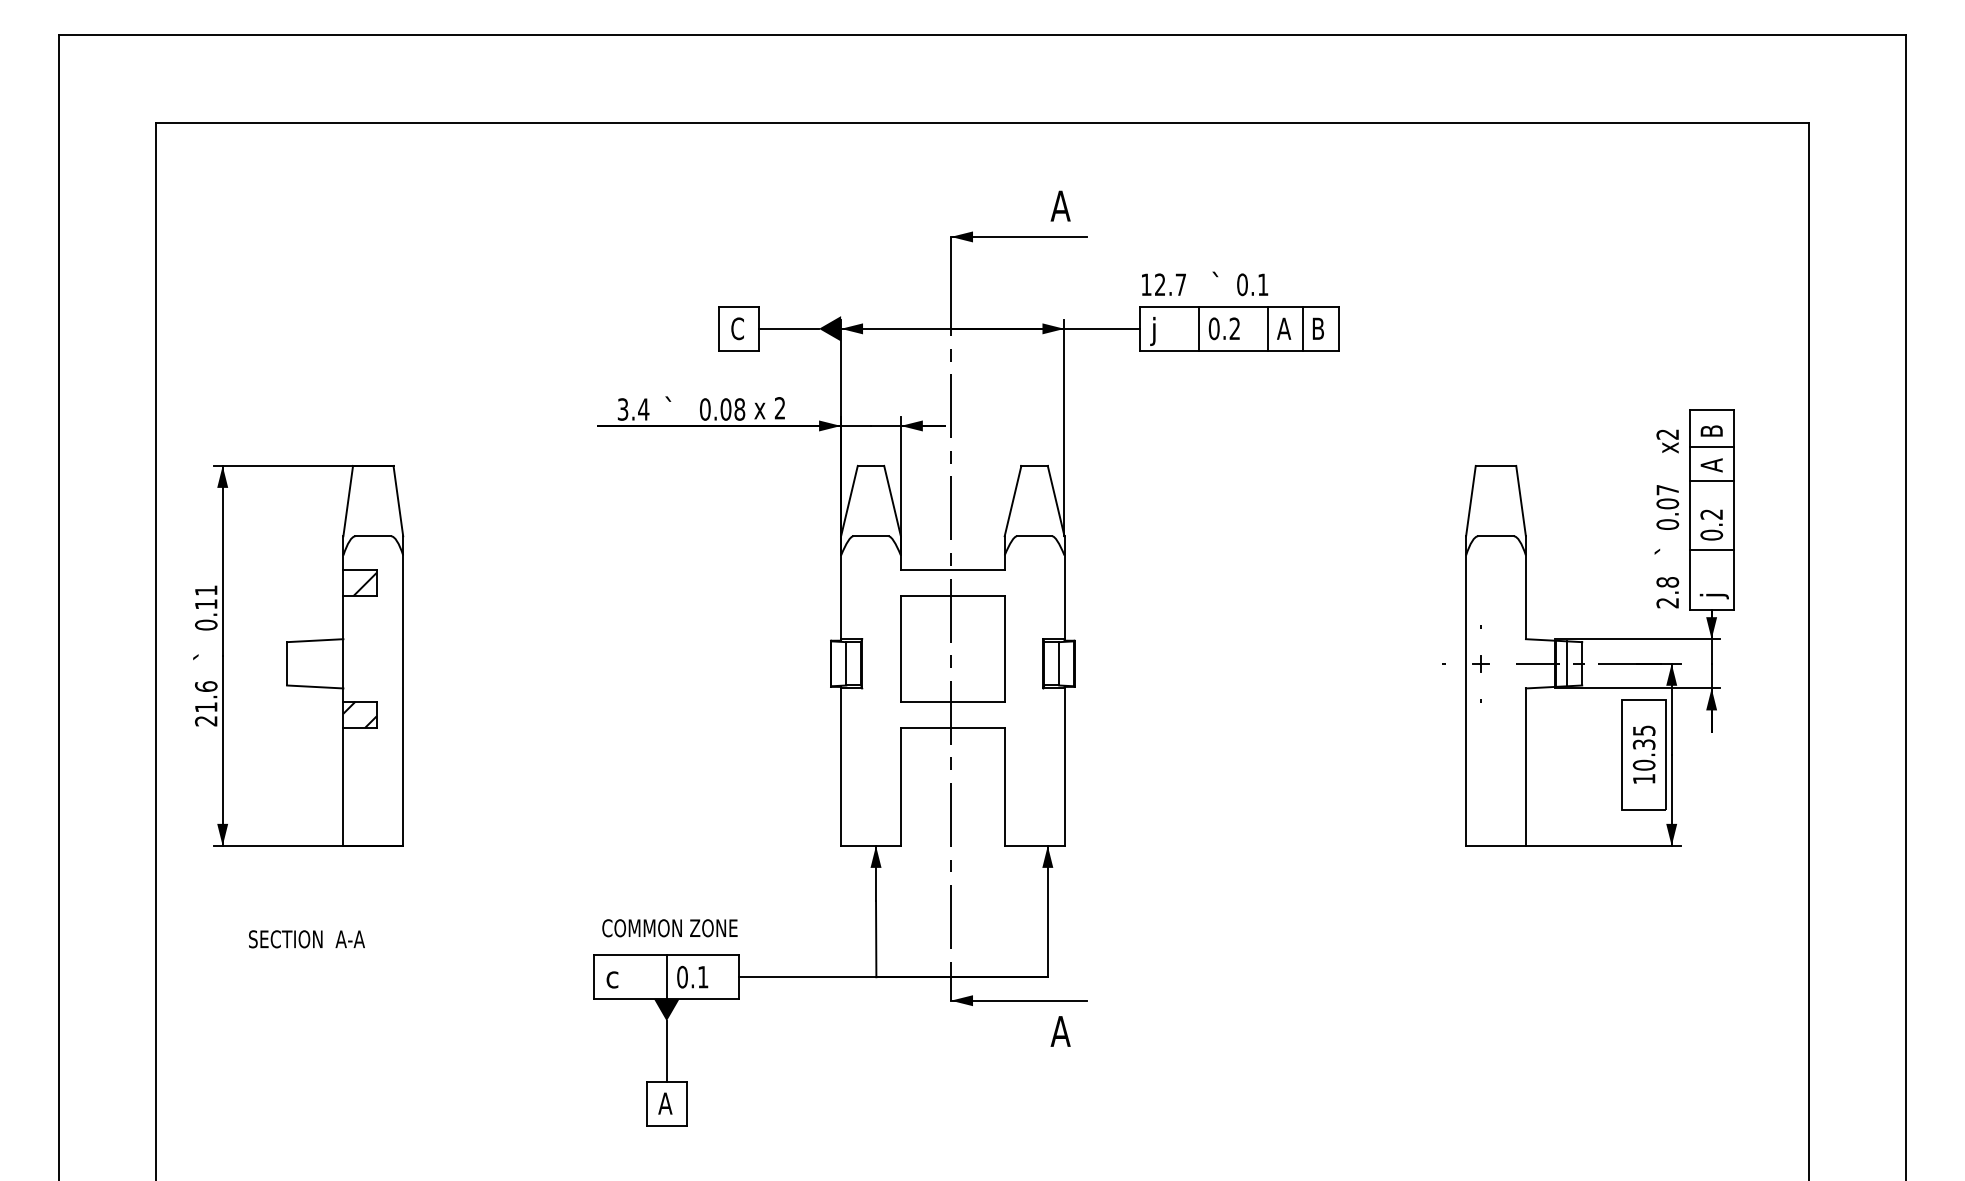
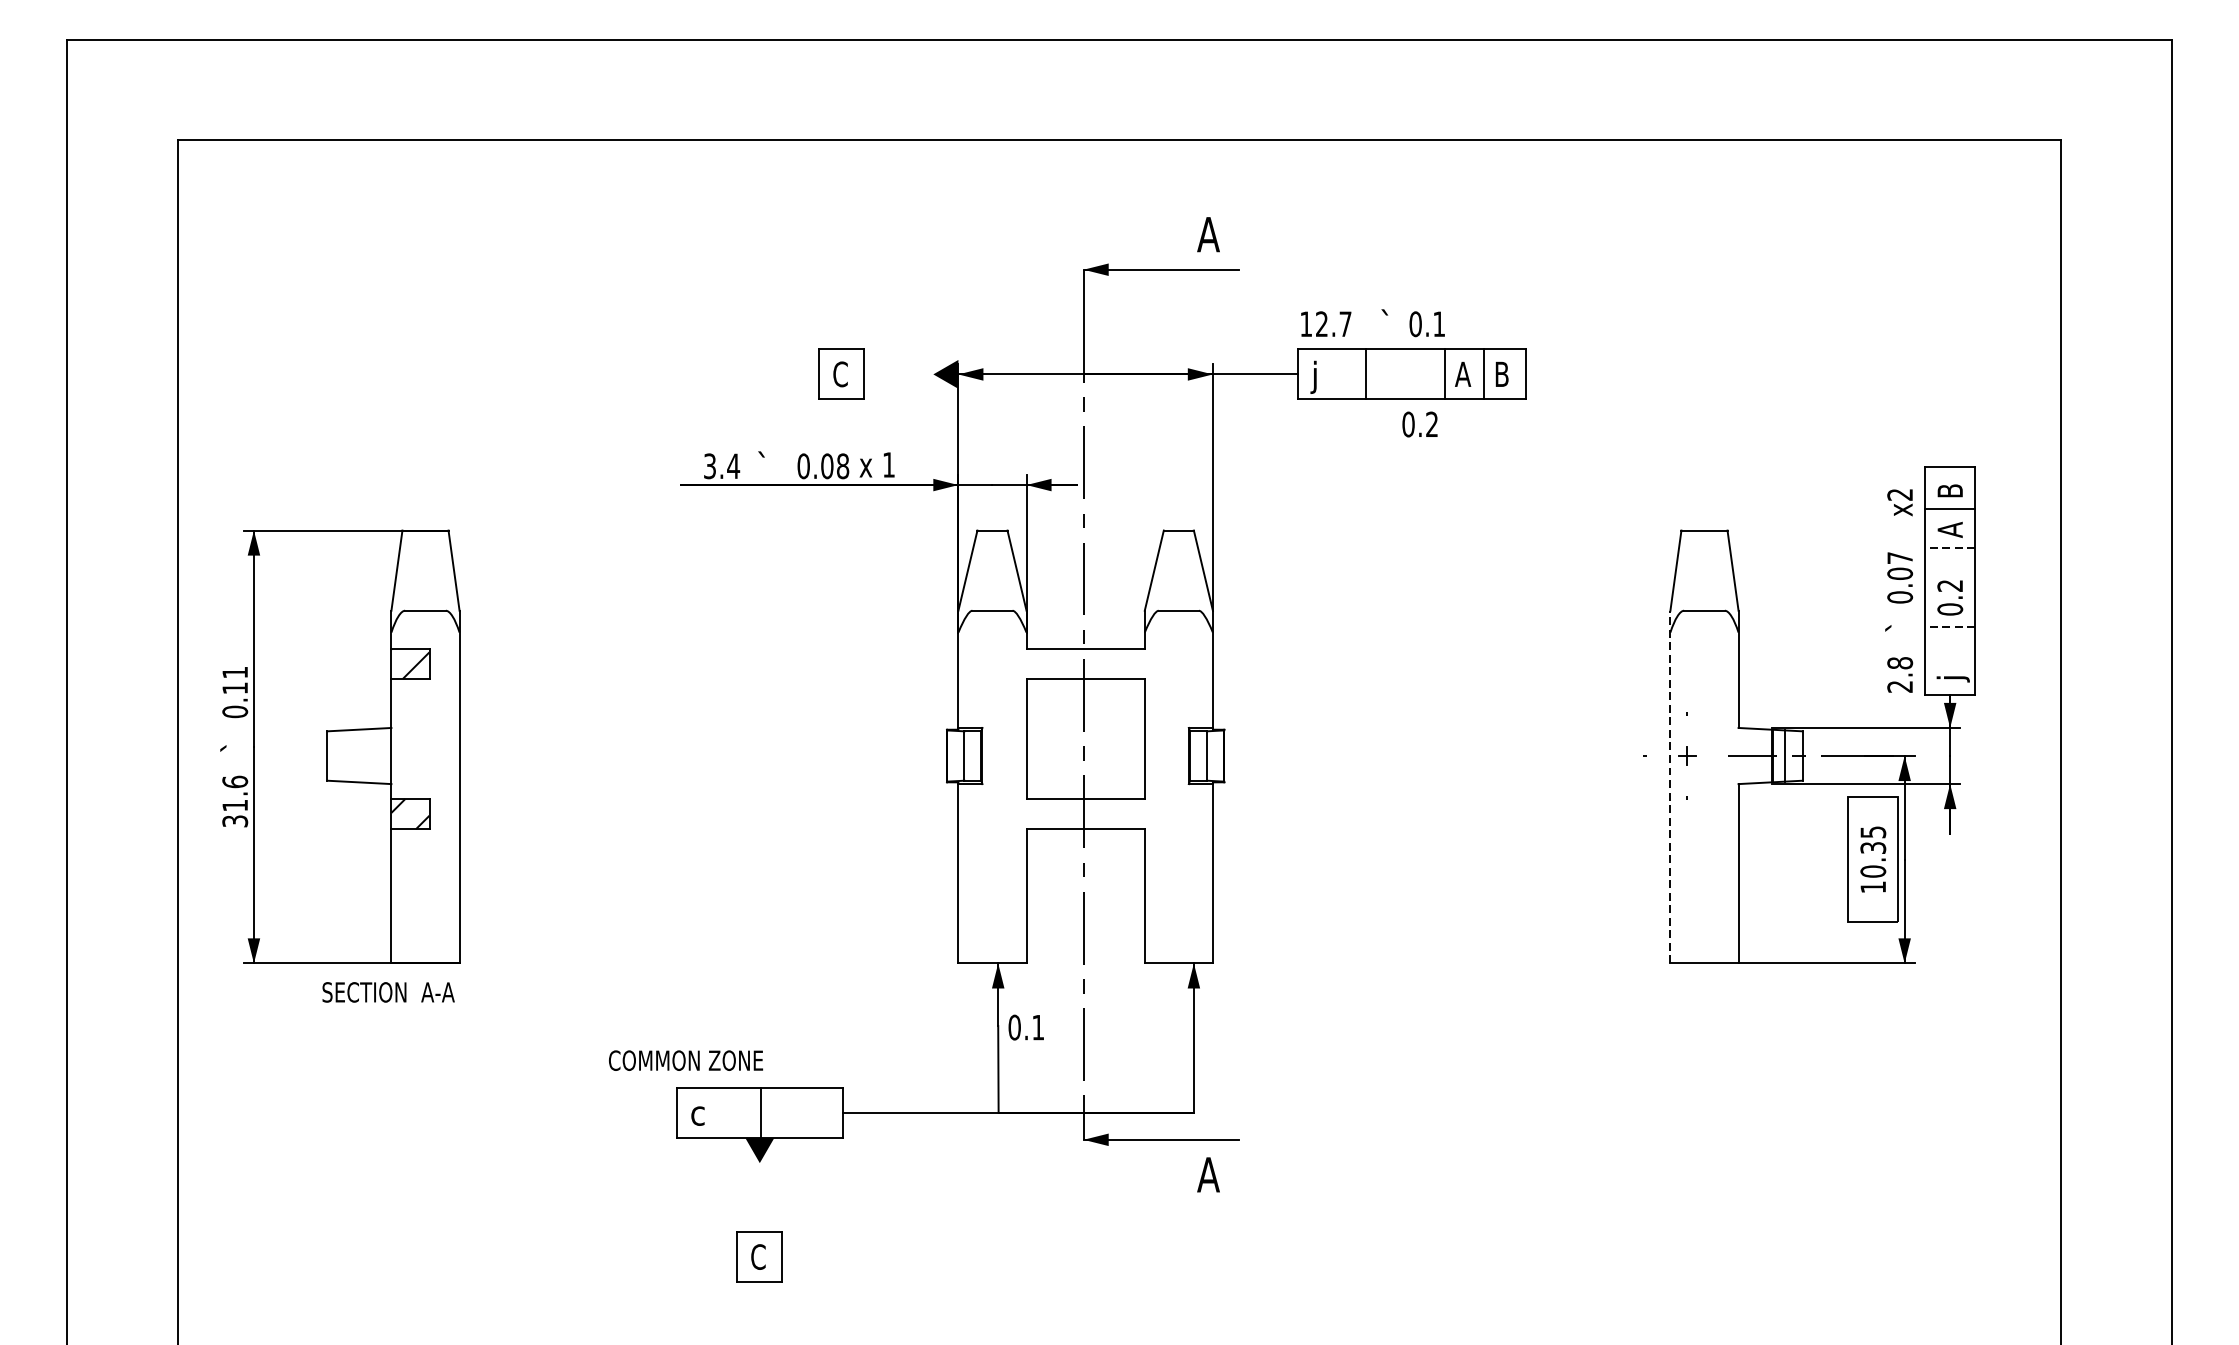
line: (788, 328) -> (898, 374), removed
text: (1223, 328) -> (1419, 424), moved
text: (779, 408) -> (888, 465), 2 -> 1
line: (1711, 481) -> (1949, 548), solid -> dashed
line: (1711, 550) -> (1949, 626), solid -> dashed
line: (1466, 691) -> (1670, 787), solid -> dashed
text: (206, 721) -> (235, 821), 21.6 -> 31.6
text: (669, 928) -> (685, 1060), moved
text: (306, 939) -> (388, 992), moved
text: (692, 976) -> (1026, 1026), moved
line: (666, 1051) -> (759, 1197), removed
text: (665, 1103) -> (758, 1256), A -> C

